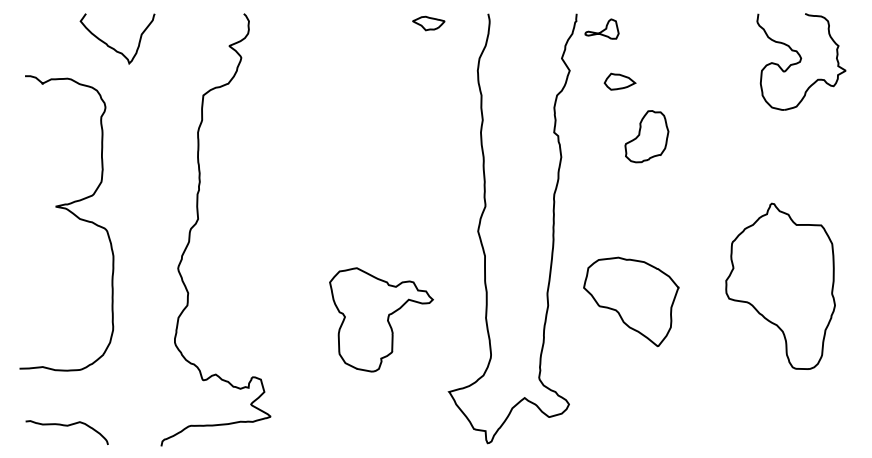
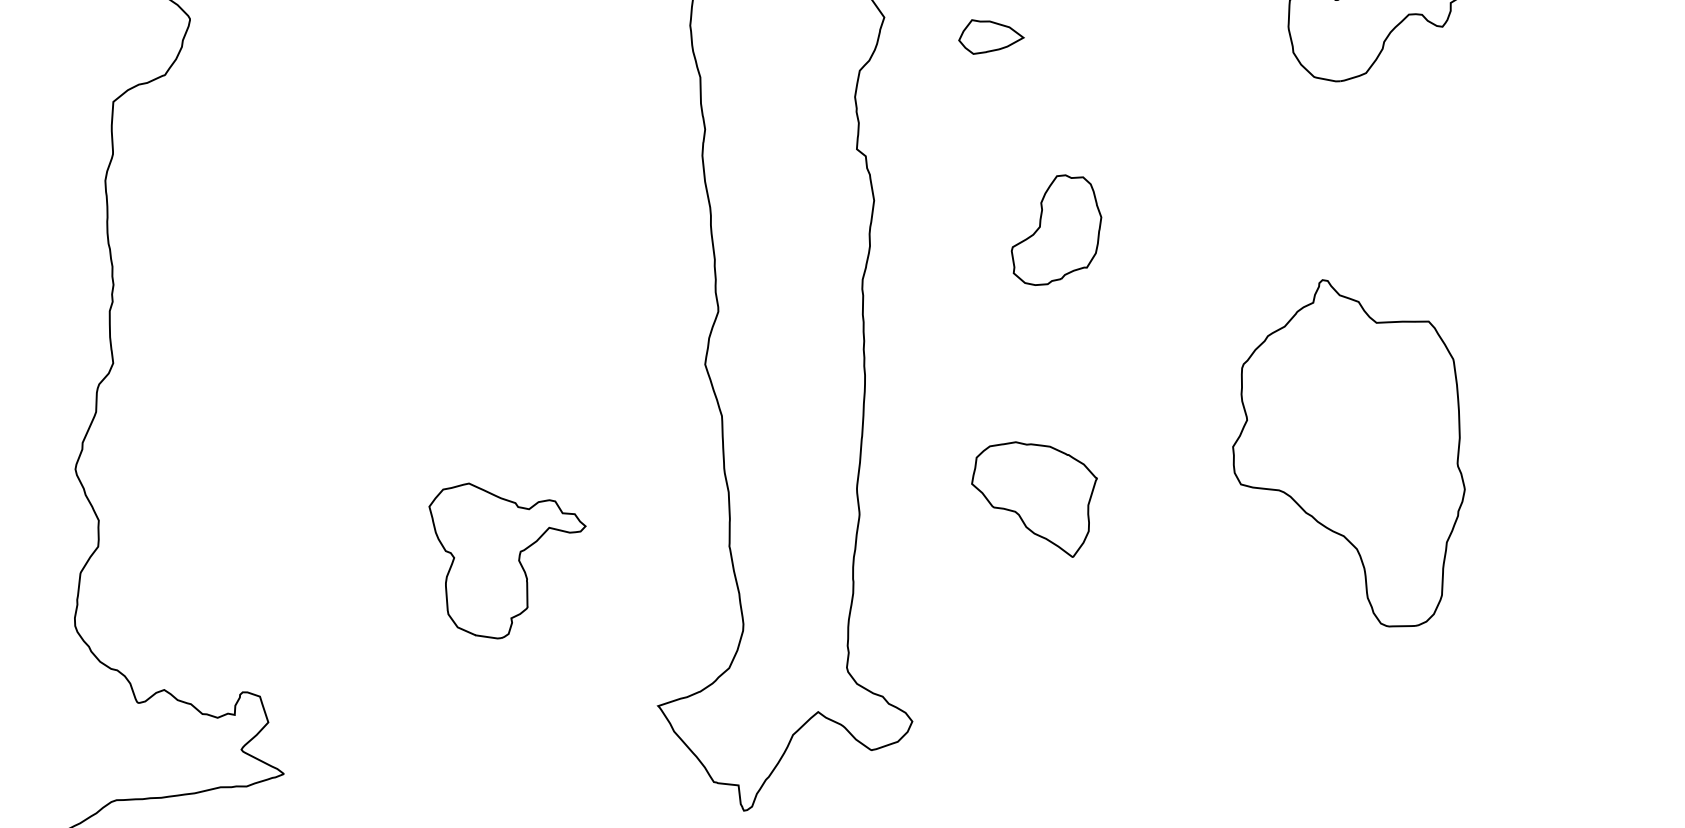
part: (646, 136) -> (1055, 229), moved
part: (631, 301) -> (1035, 498), size x0.62
part: (381, 319) -> (509, 559), size x0.71

